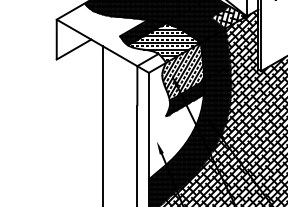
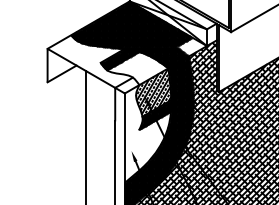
hatch: (228, 16) -> (191, 46), removed
hatch: (165, 44) -> (138, 69), removed

